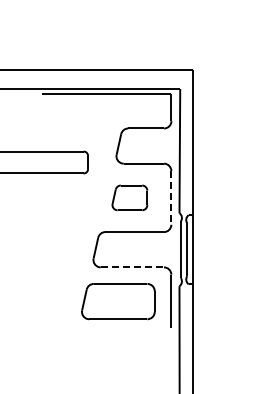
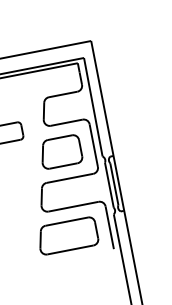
part: (129, 197) -> (60, 151), size x1.43
line: (171, 197) -> (93, 145), dashed -> solid
line: (132, 267) -> (73, 206), dashed -> solid

